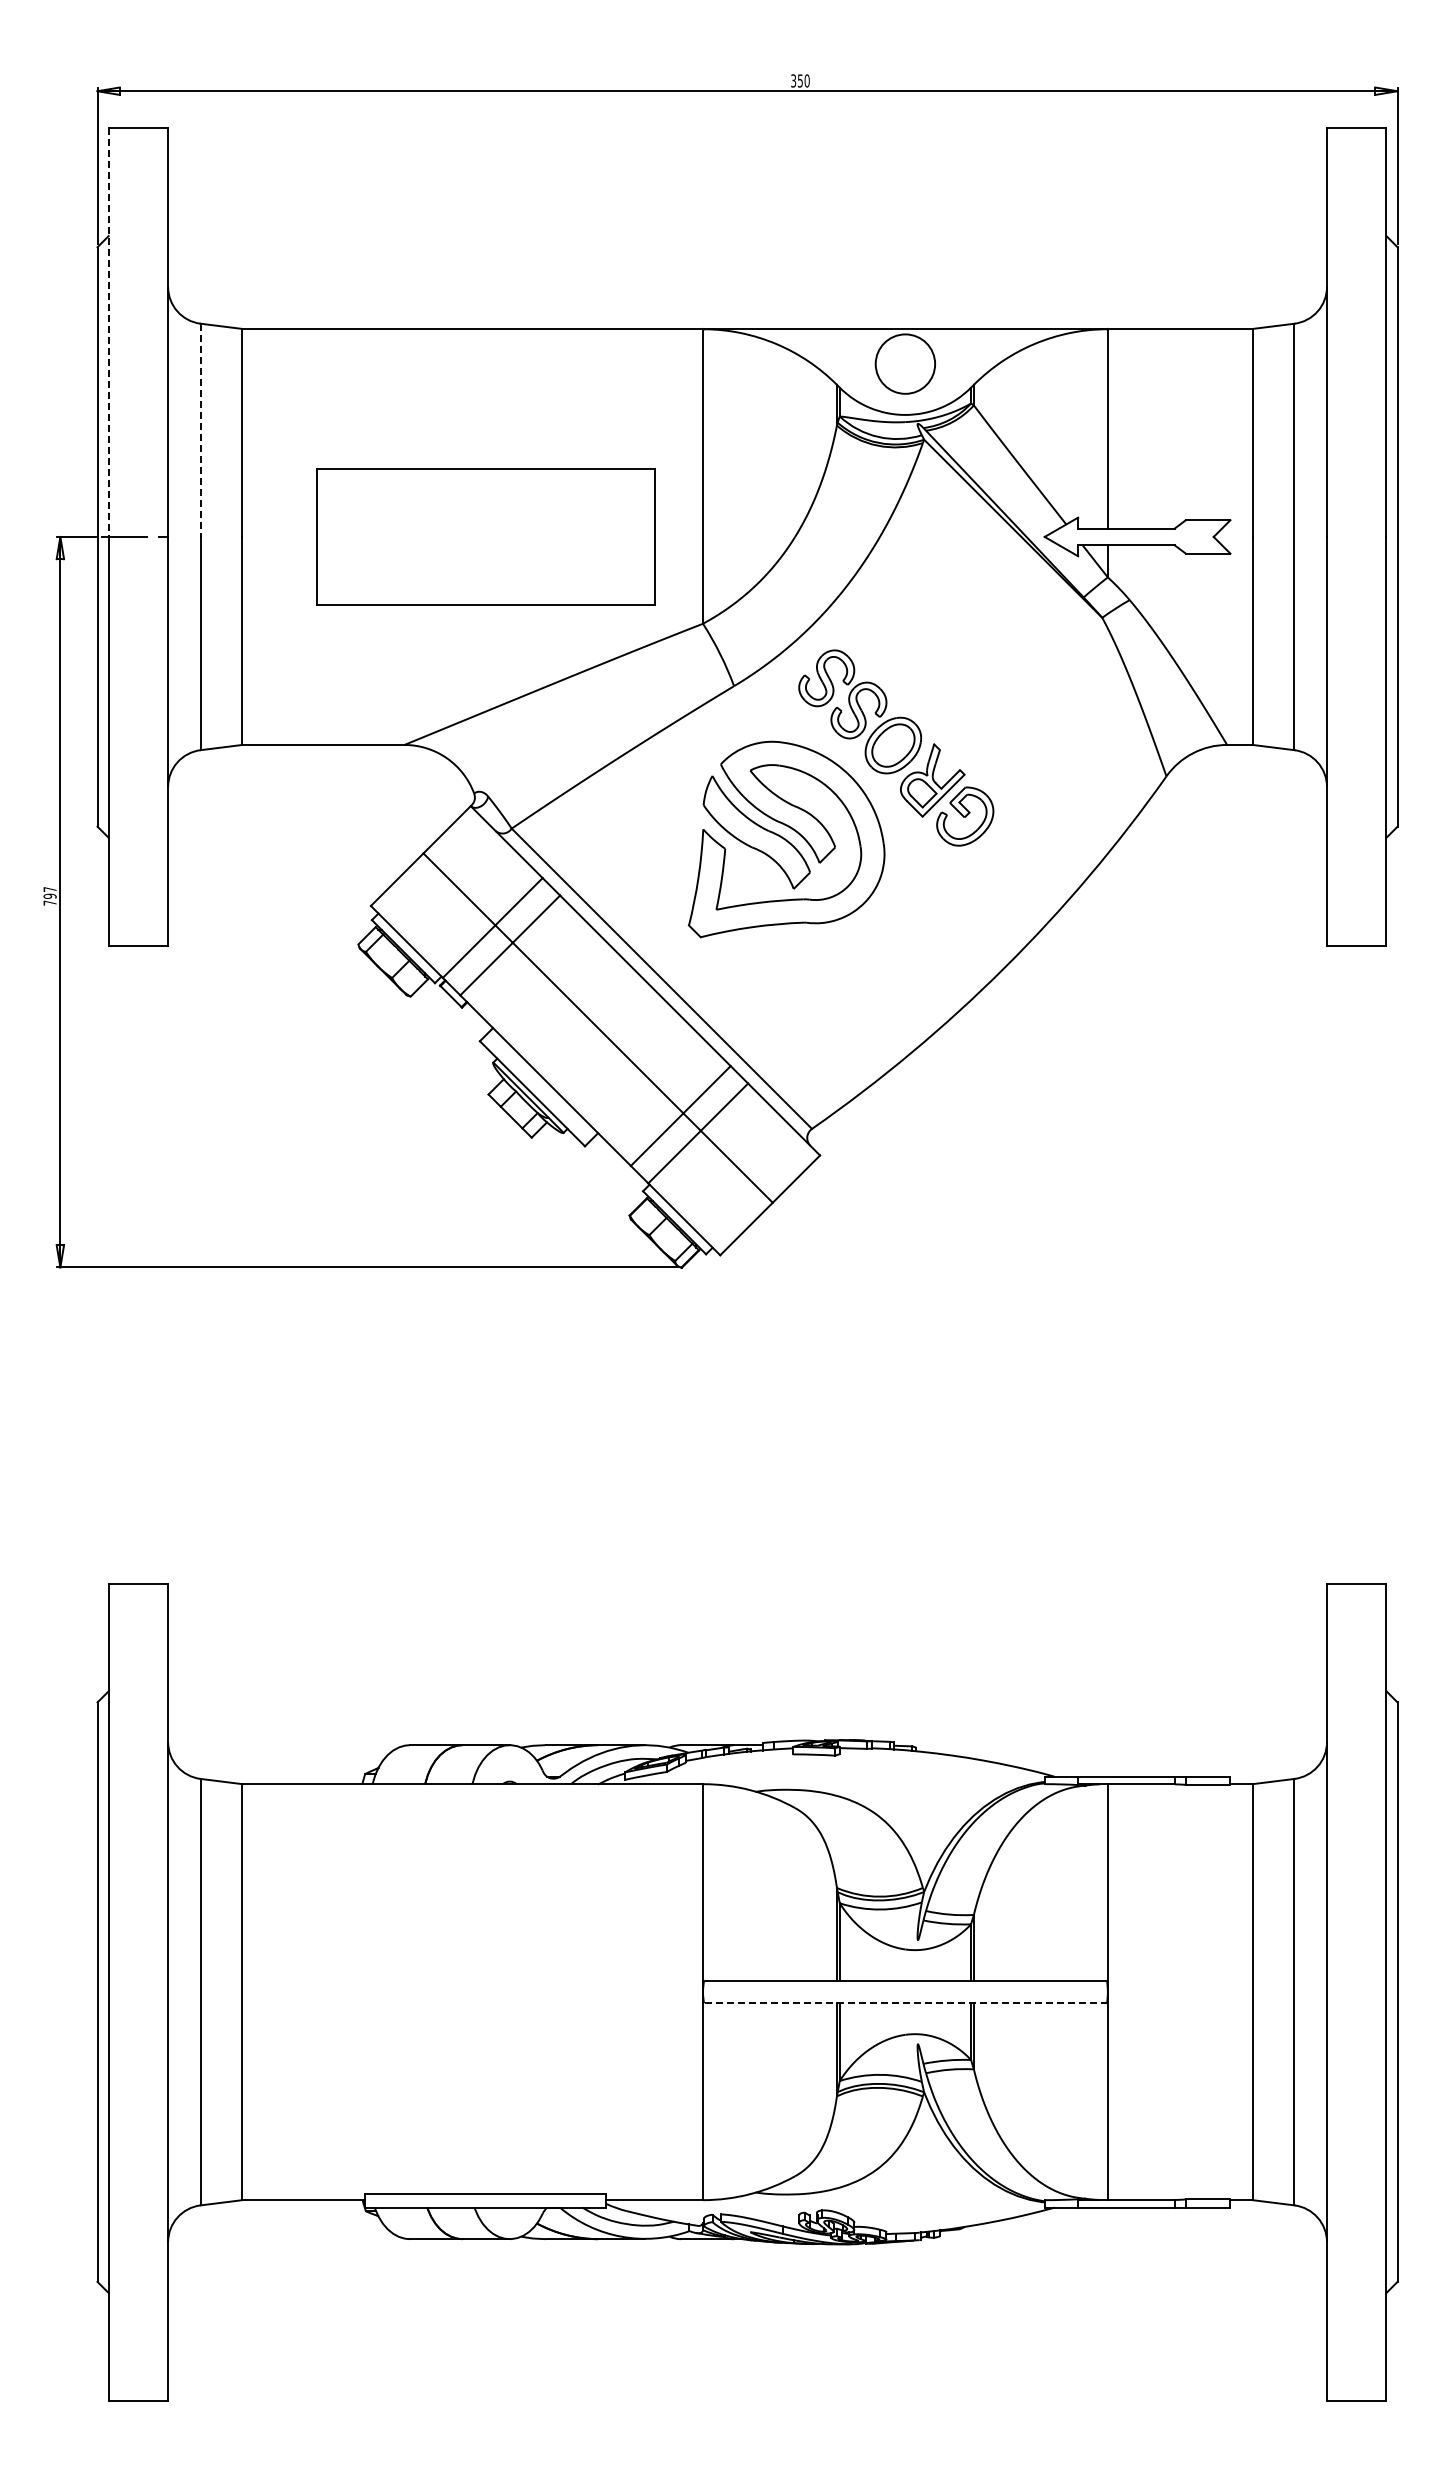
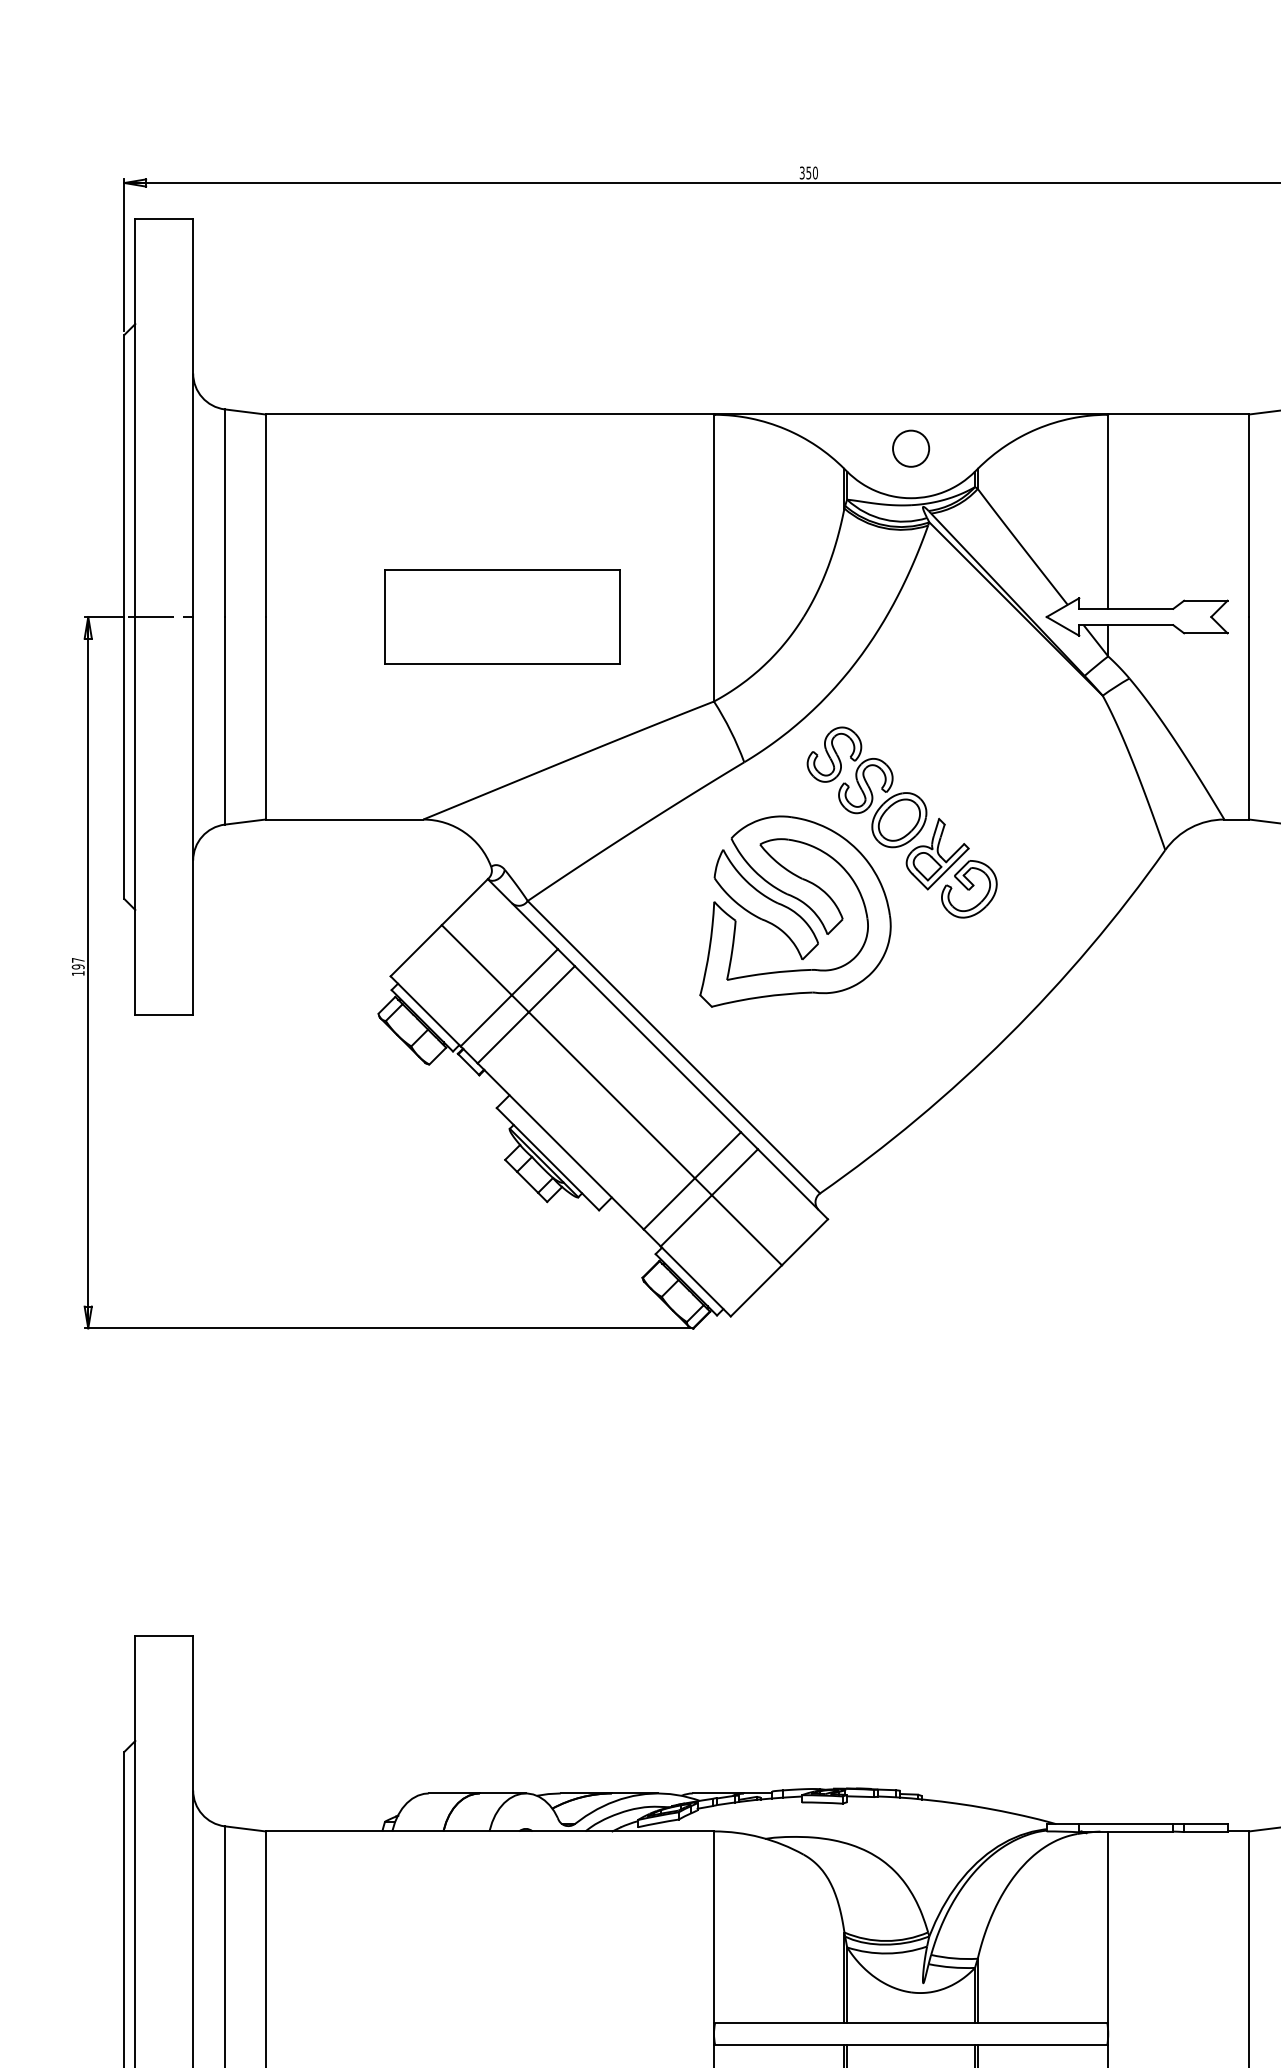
line: (108, 333) -> (135, 418), dashed -> solid
circle: (905, 363) -> (911, 448), size x0.62
line: (200, 430) -> (224, 513), dashed -> solid
part: (485, 536) -> (502, 616), size x0.71
text: (49, 902) -> (77, 972), 797 -> 197
line: (904, 2003) -> (910, 2044), dashed -> solid

